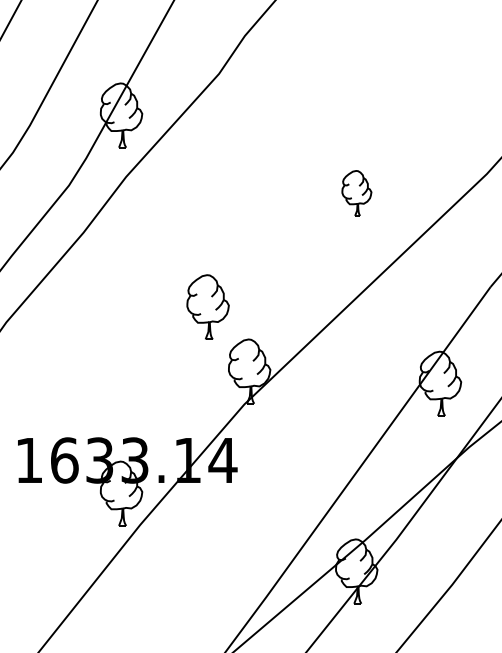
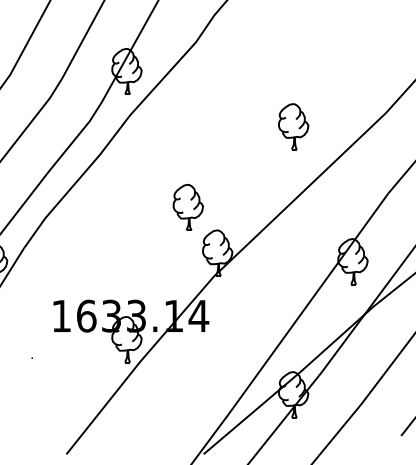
part: (356, 192) -> (293, 126), size x1.43

